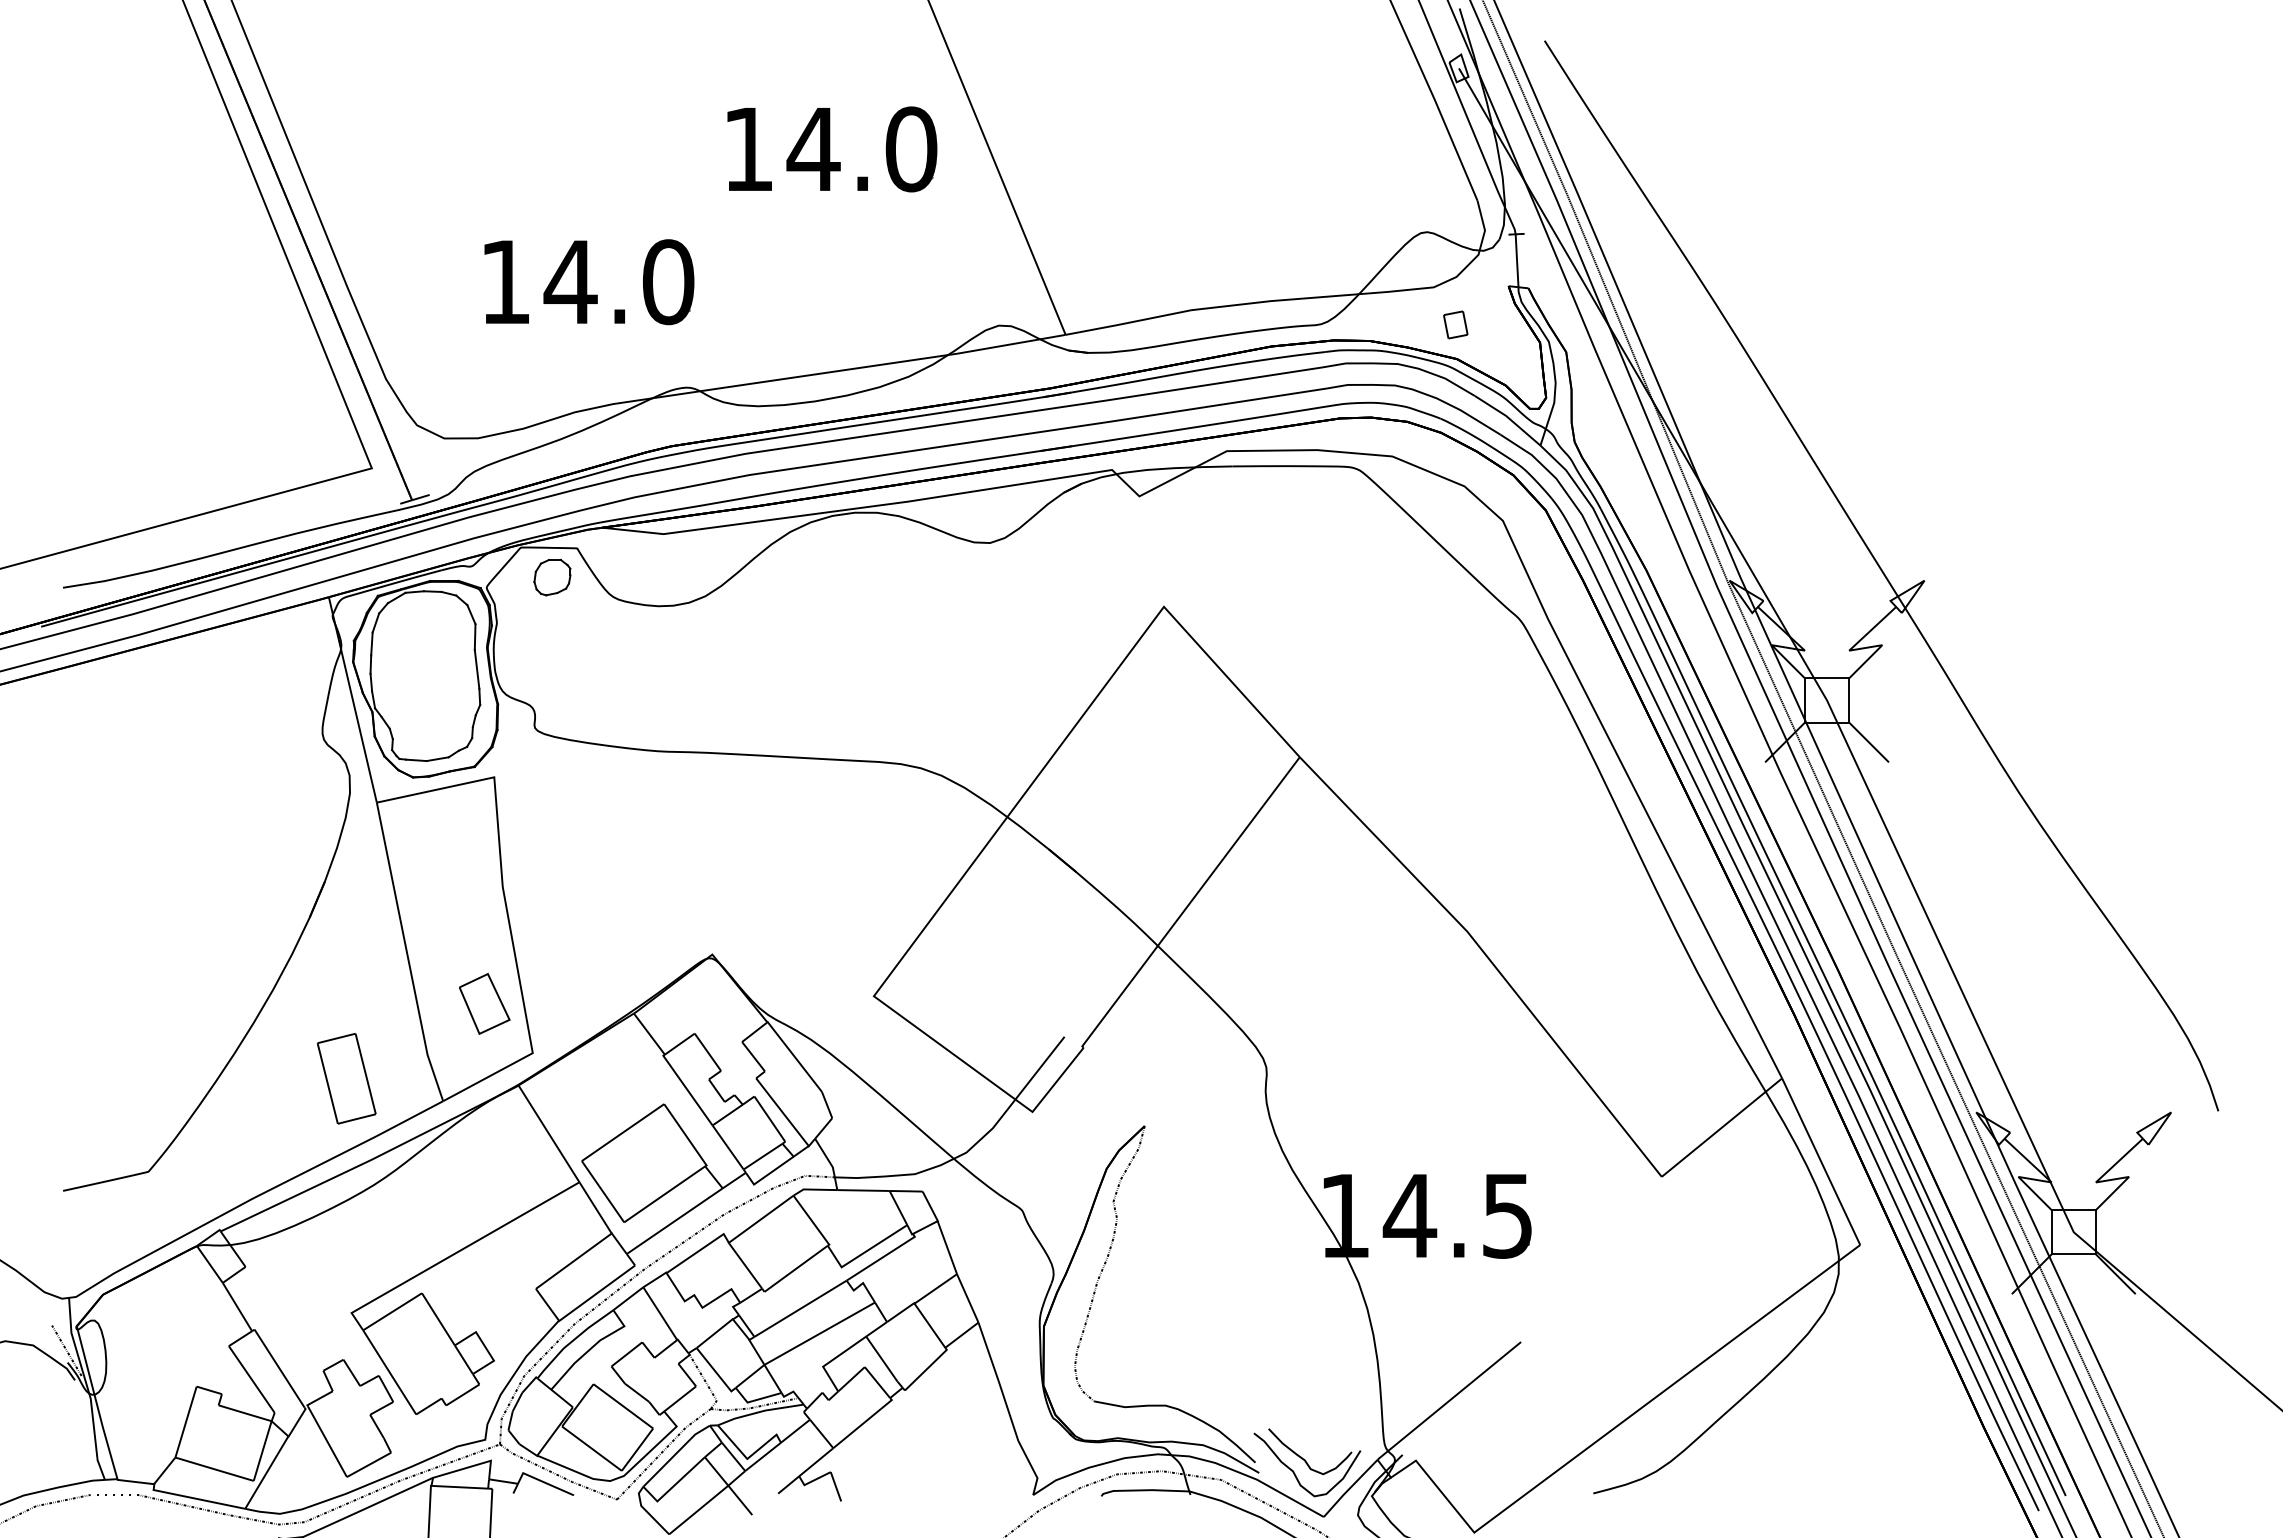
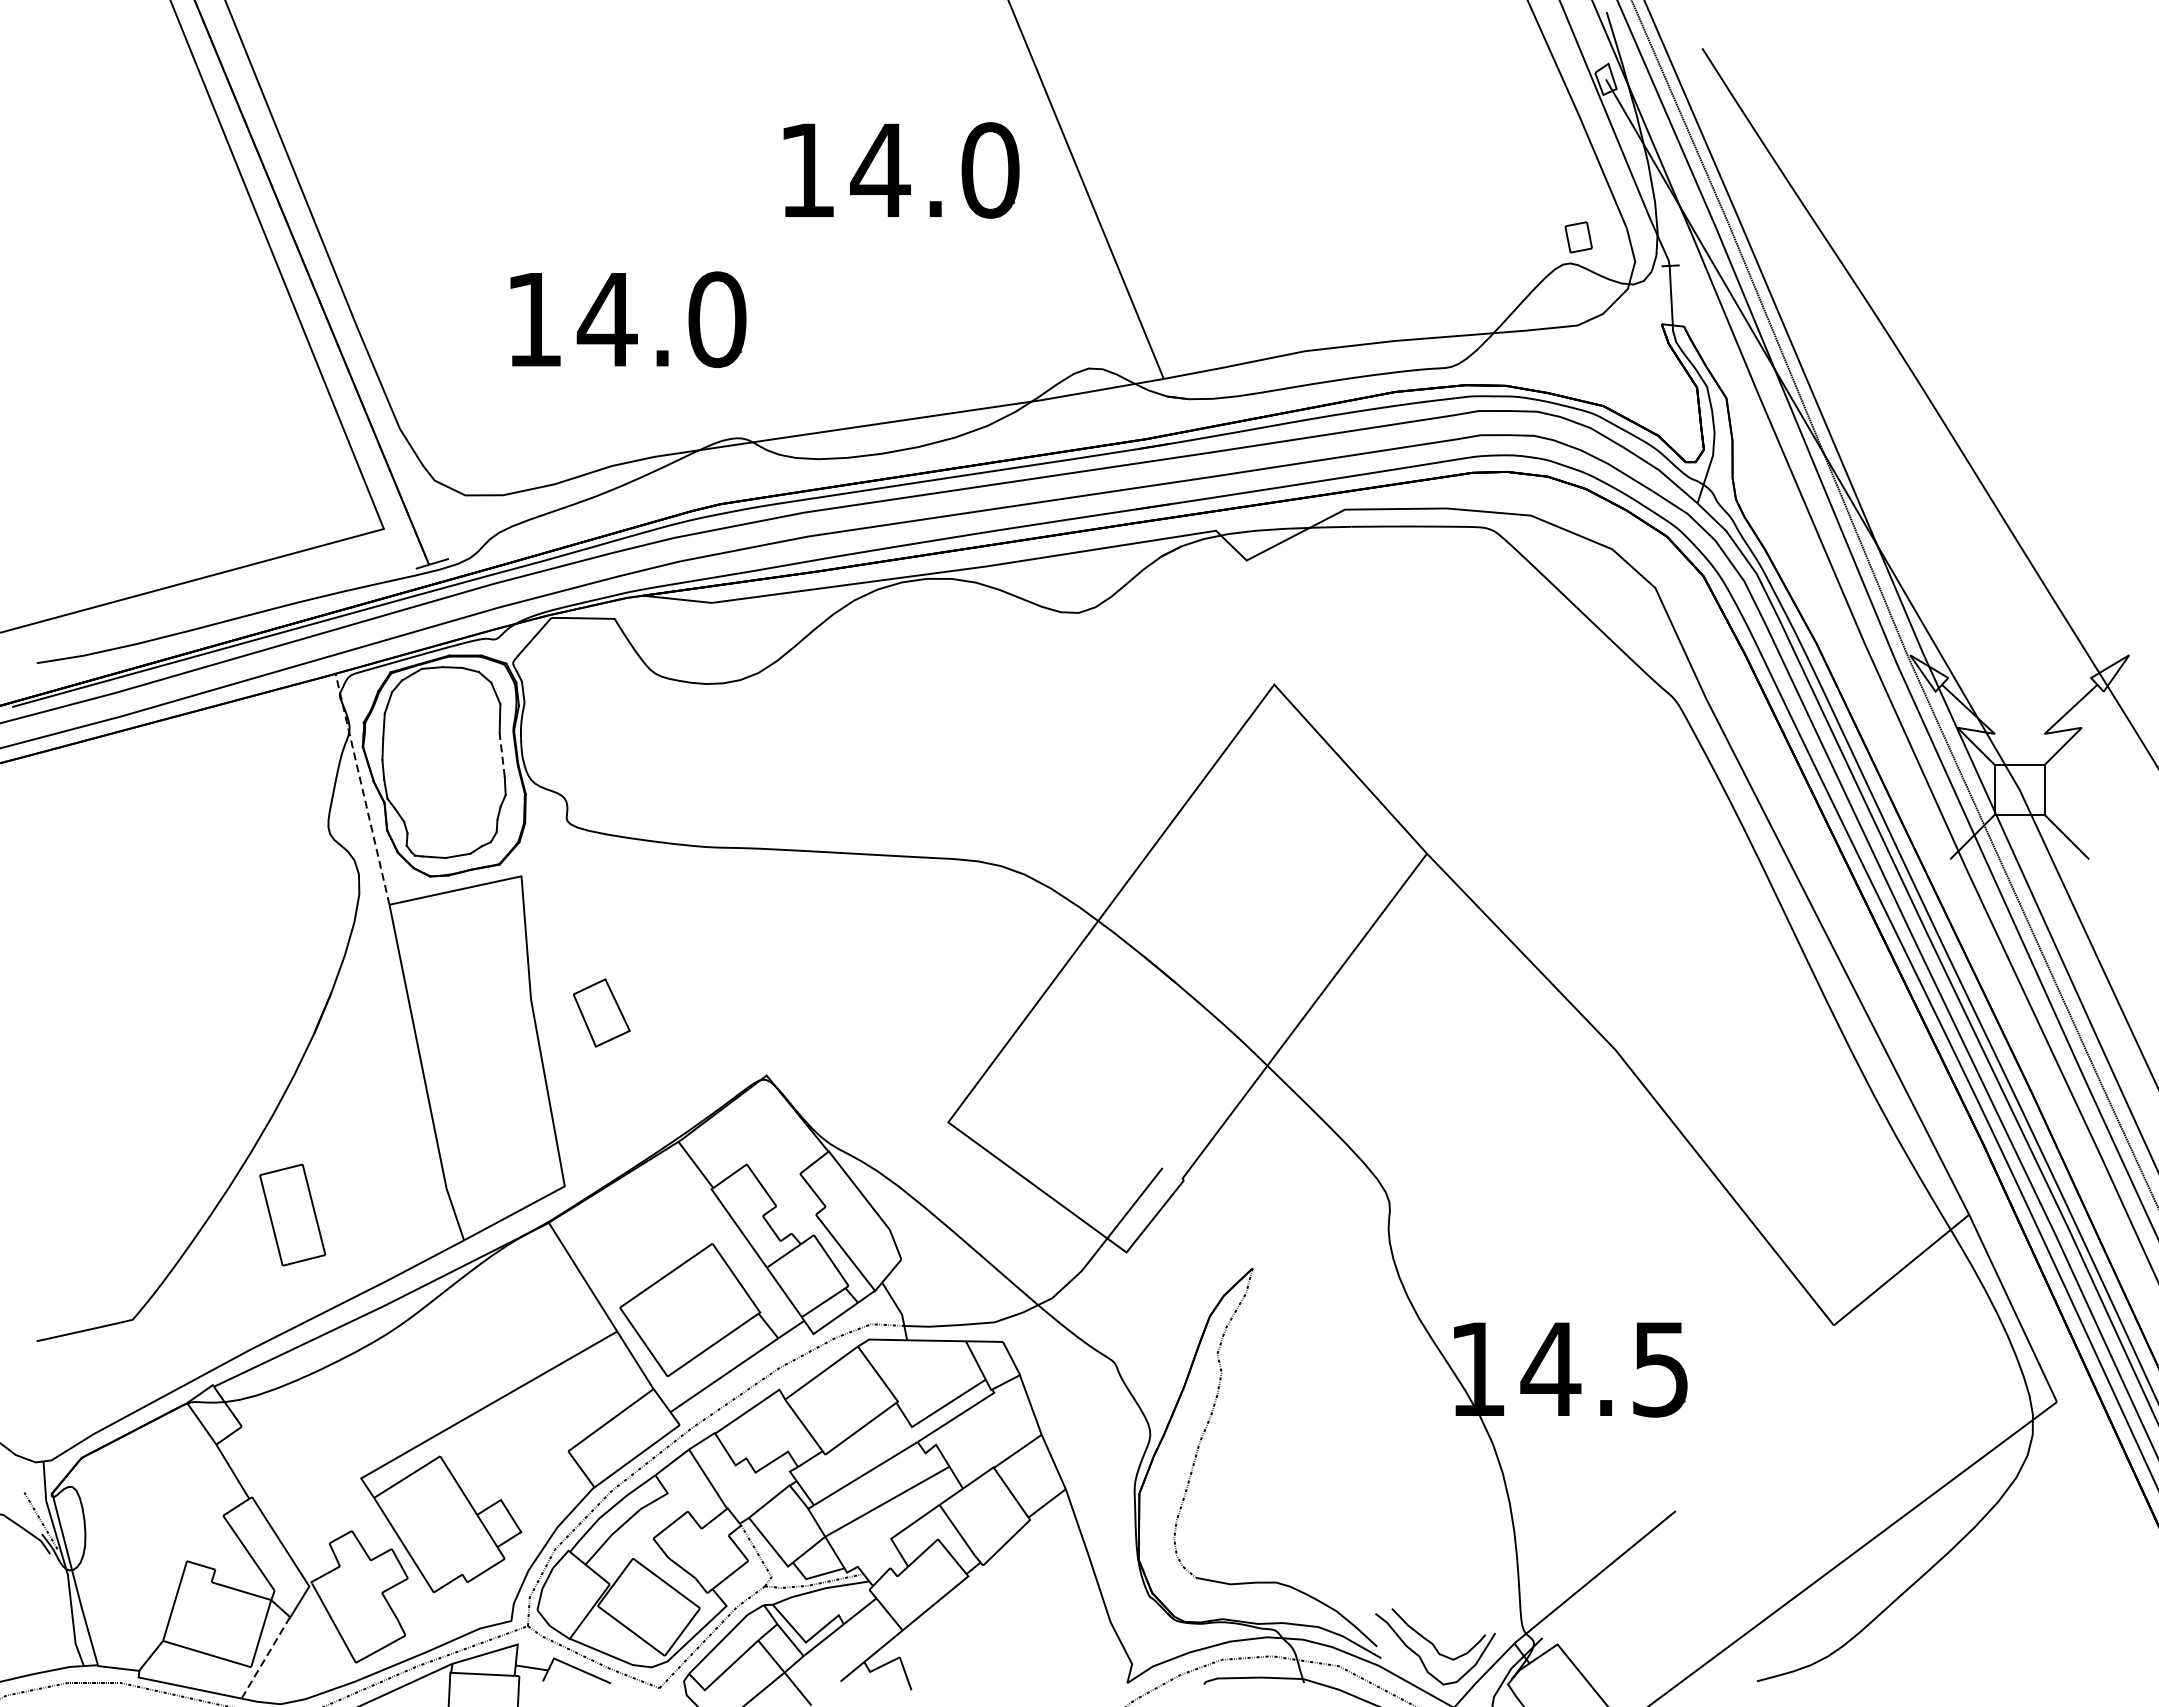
part: (1455, 324) -> (1578, 236), moved
part: (552, 577) -> (586, 651), removed
line: (477, 669) -> (502, 755), solid -> dashed
line: (352, 699) -> (362, 788), solid -> dashed
part: (484, 1003) -> (601, 1012), moved
part: (346, 1078) -> (292, 1214), moved
line: (266, 1472) -> (265, 1657), solid -> dashed

